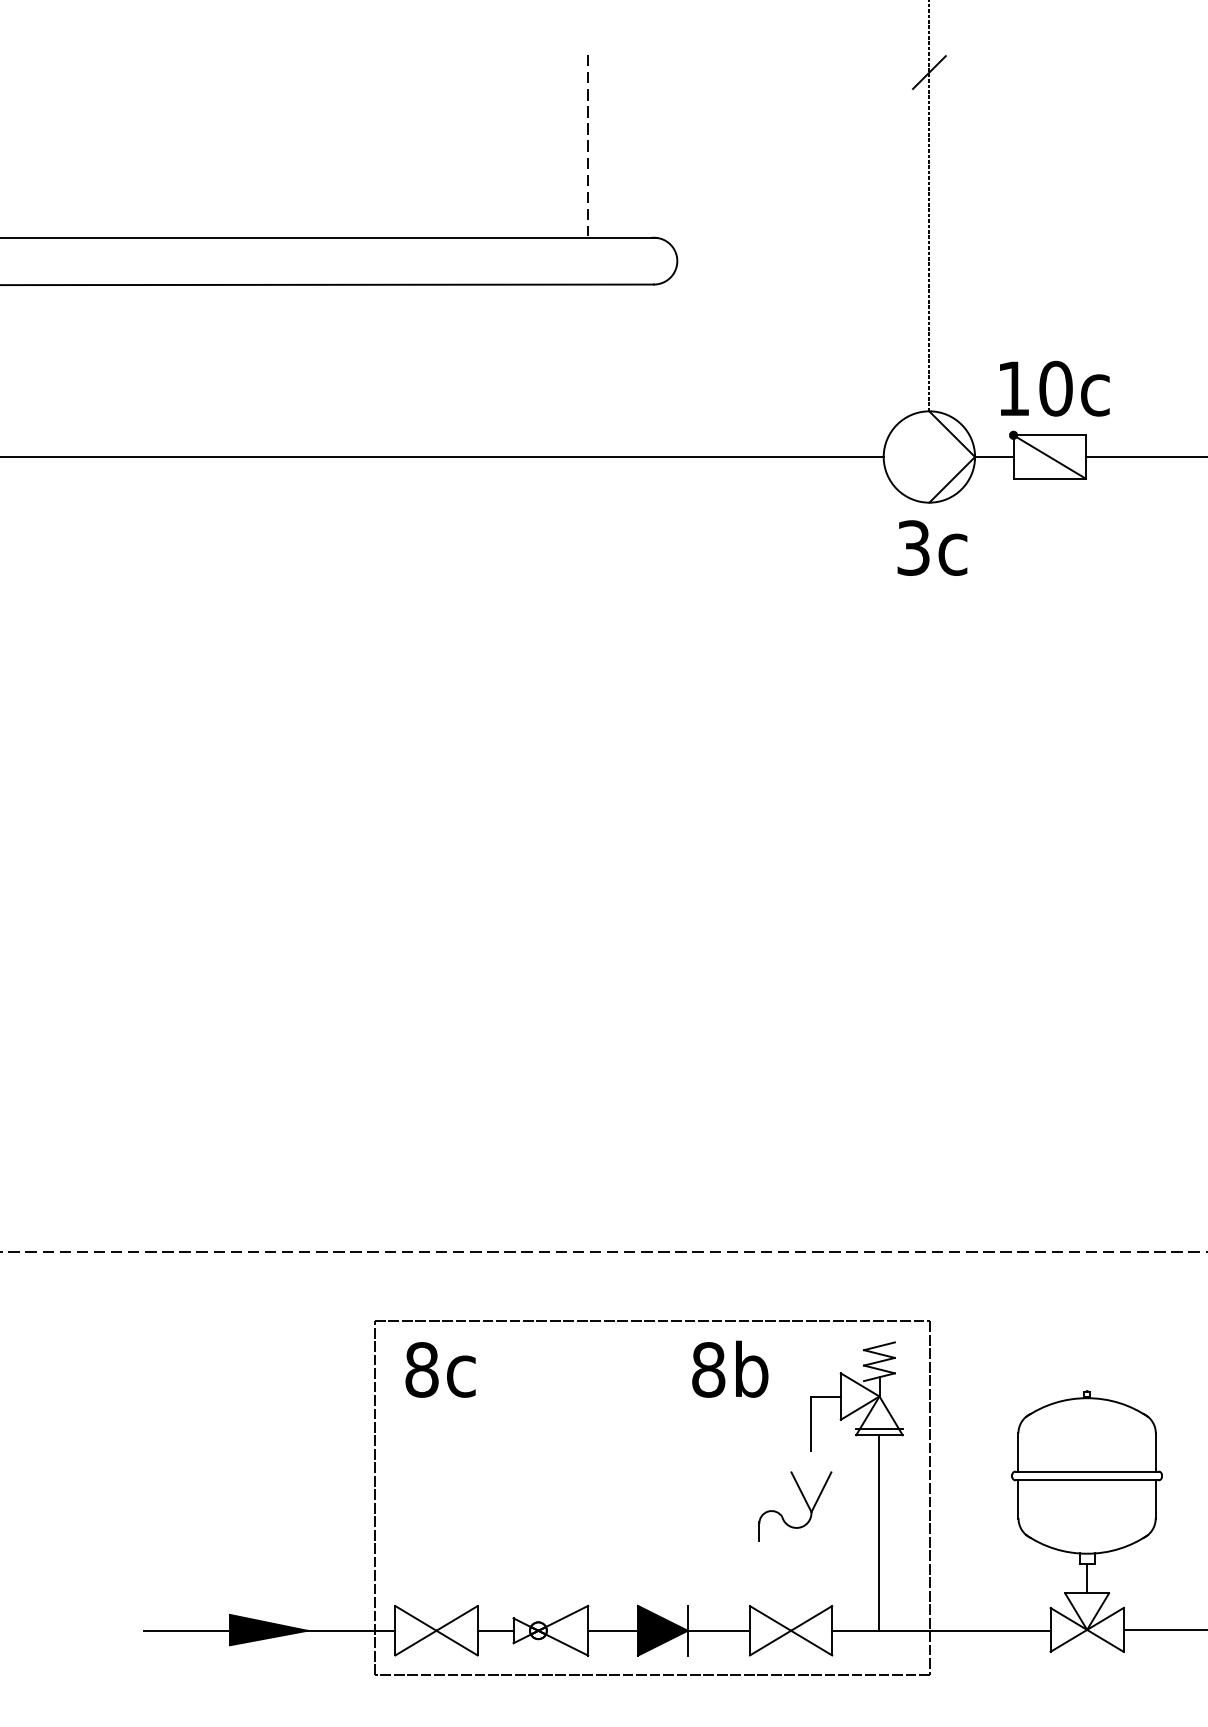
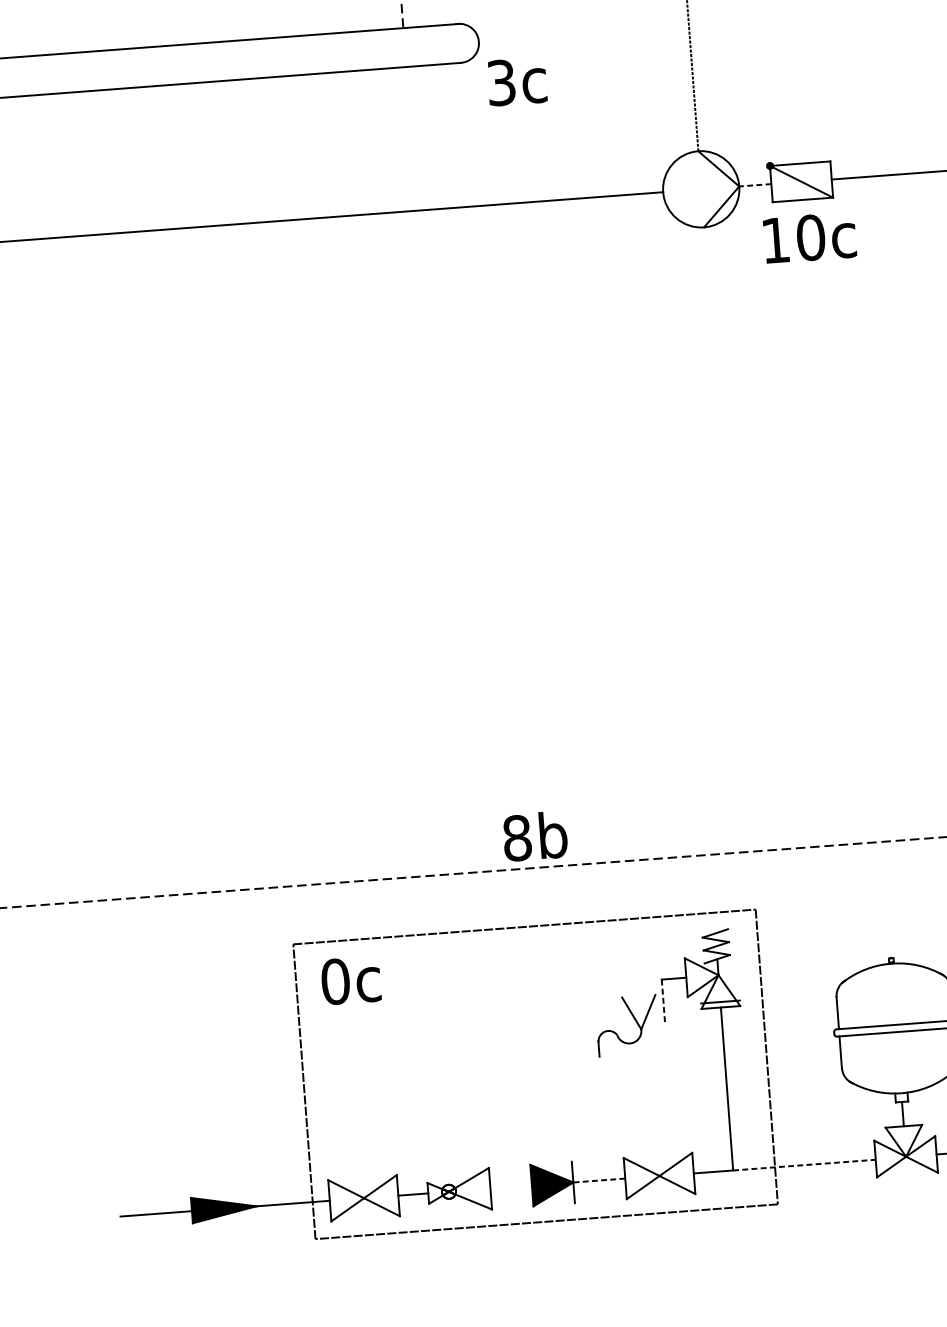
text: (1054, 388) -> (809, 237), moved
line: (993, 457) -> (754, 185), solid -> dashed
text: (932, 547) -> (517, 81), moved
text: (730, 1368) -> (535, 835), moved
text: (421, 1369) -> (335, 981), 8c -> 0c
line: (811, 1424) -> (663, 1002), solid -> dashed
part: (805, 1502) -> (635, 1021), moved
line: (612, 1630) -> (510, 1186), removed
line: (718, 1630) -> (599, 1180), solid -> dashed
line: (965, 1630) -> (804, 1164), solid -> dashed

